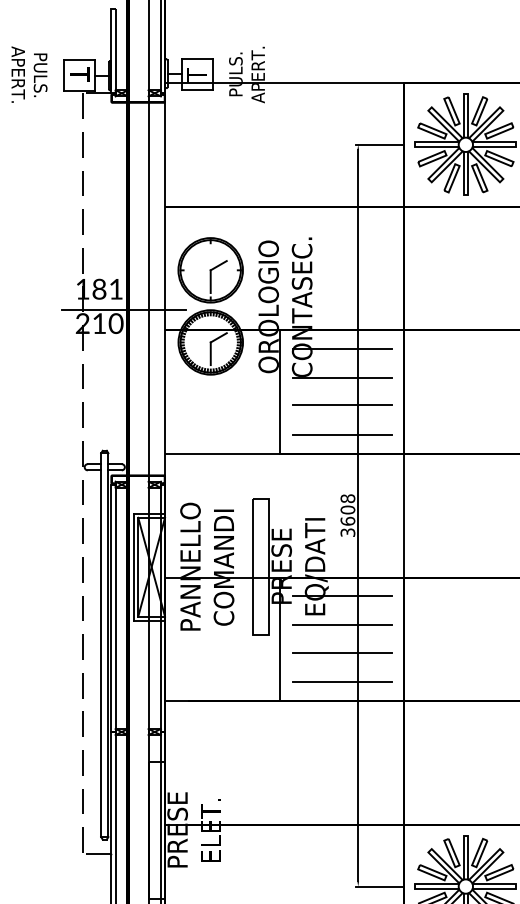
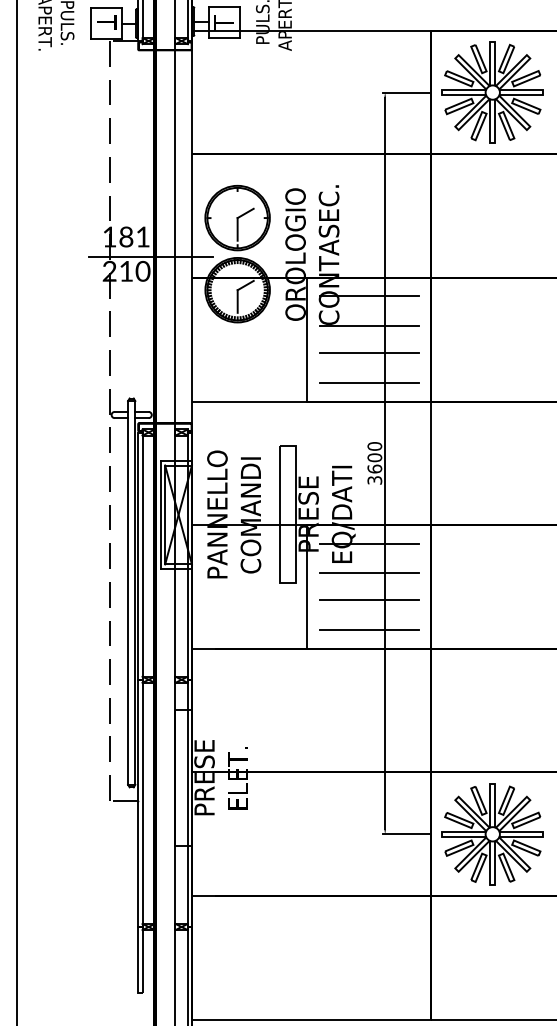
text: (347, 498) -> (374, 446), 3608 -> 3600

